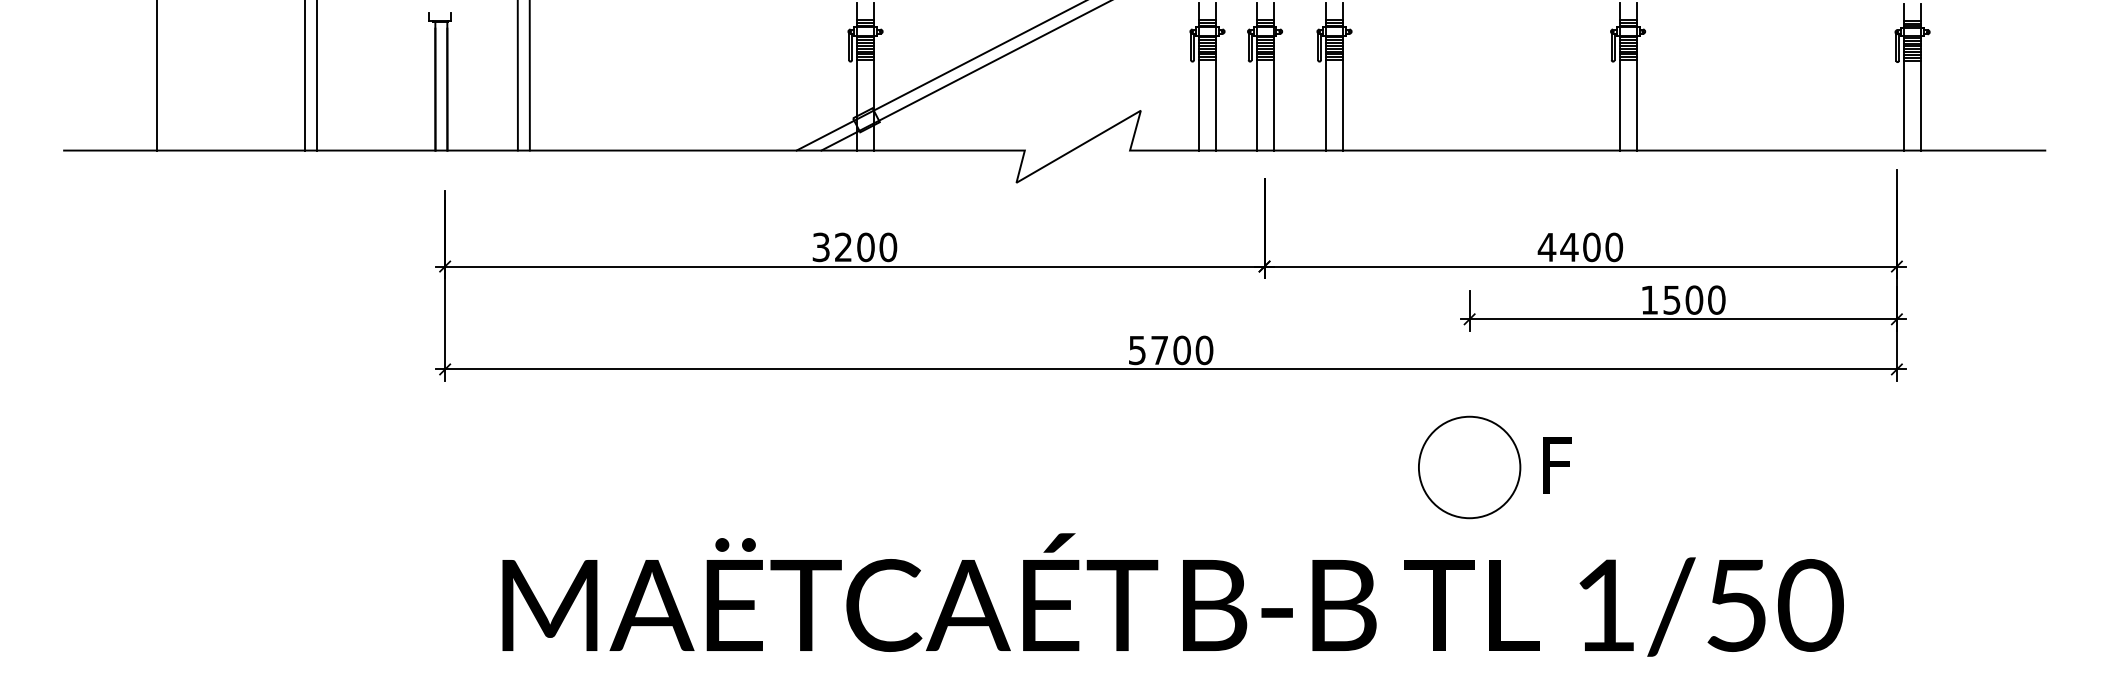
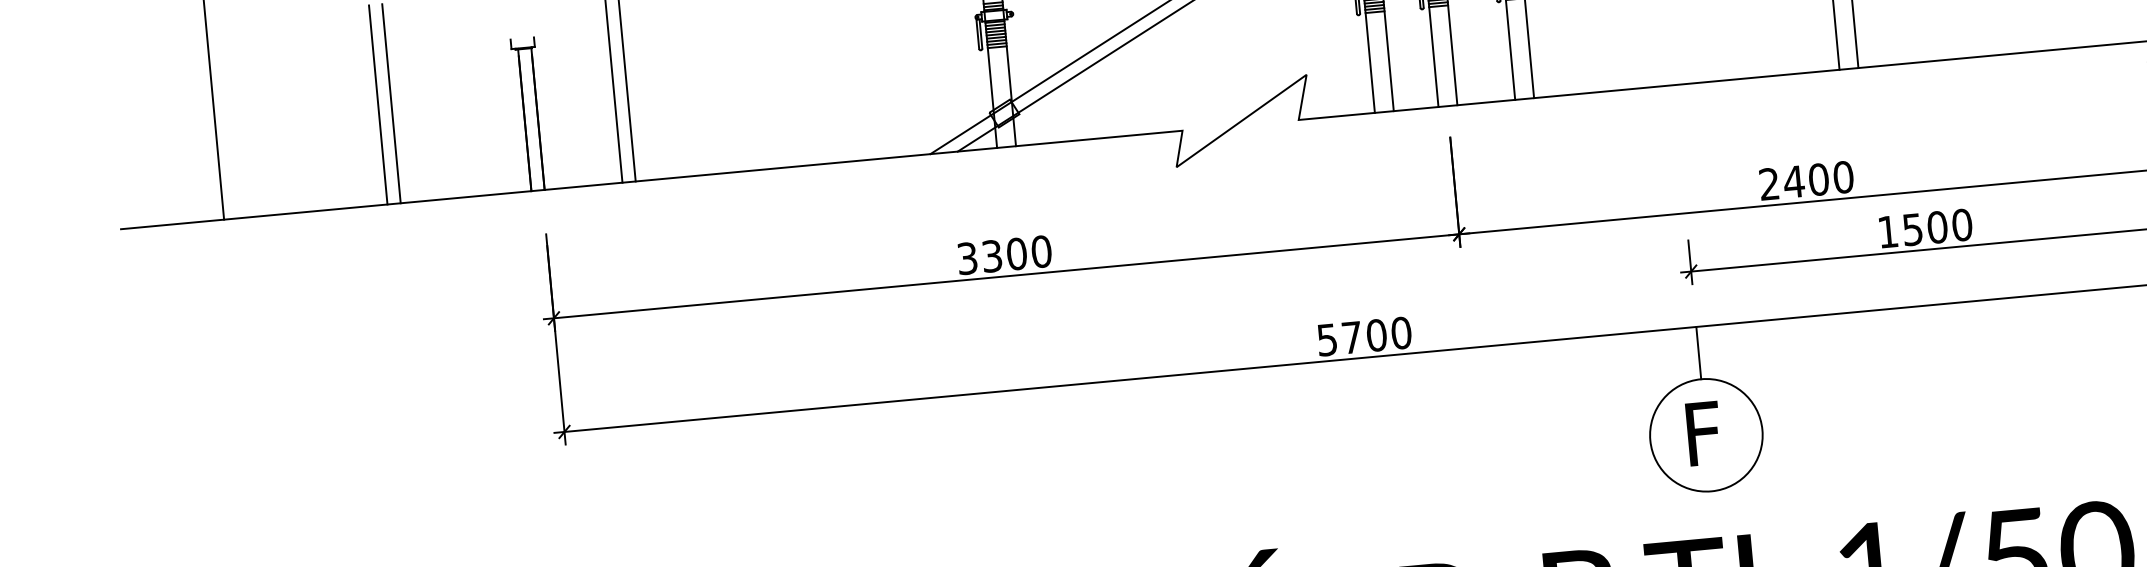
text: (1546, 246) -> (1768, 183), 4400 -> 2400
text: (843, 247) -> (992, 256), 3200 -> 3300
line: (1469, 392) -> (1698, 352), added
text: (1557, 465) -> (1703, 433), moved

